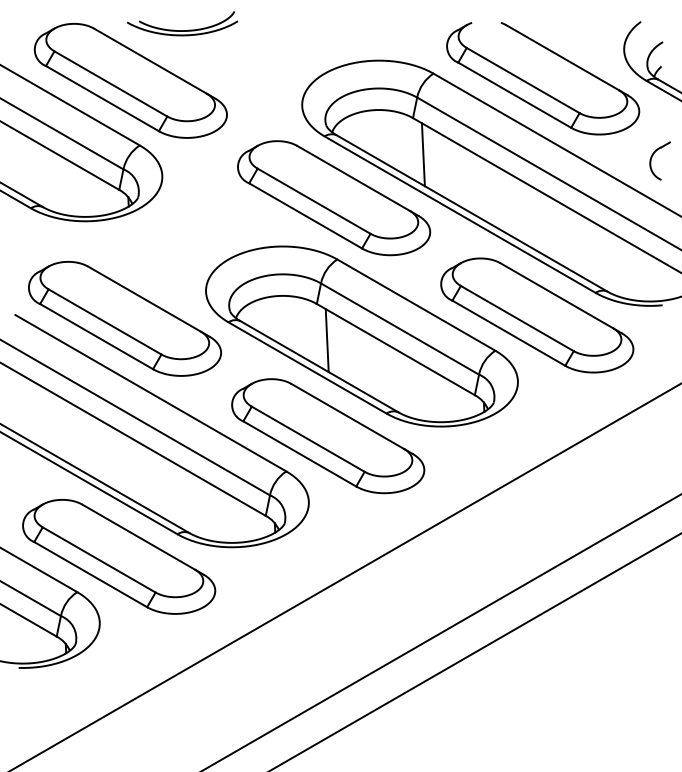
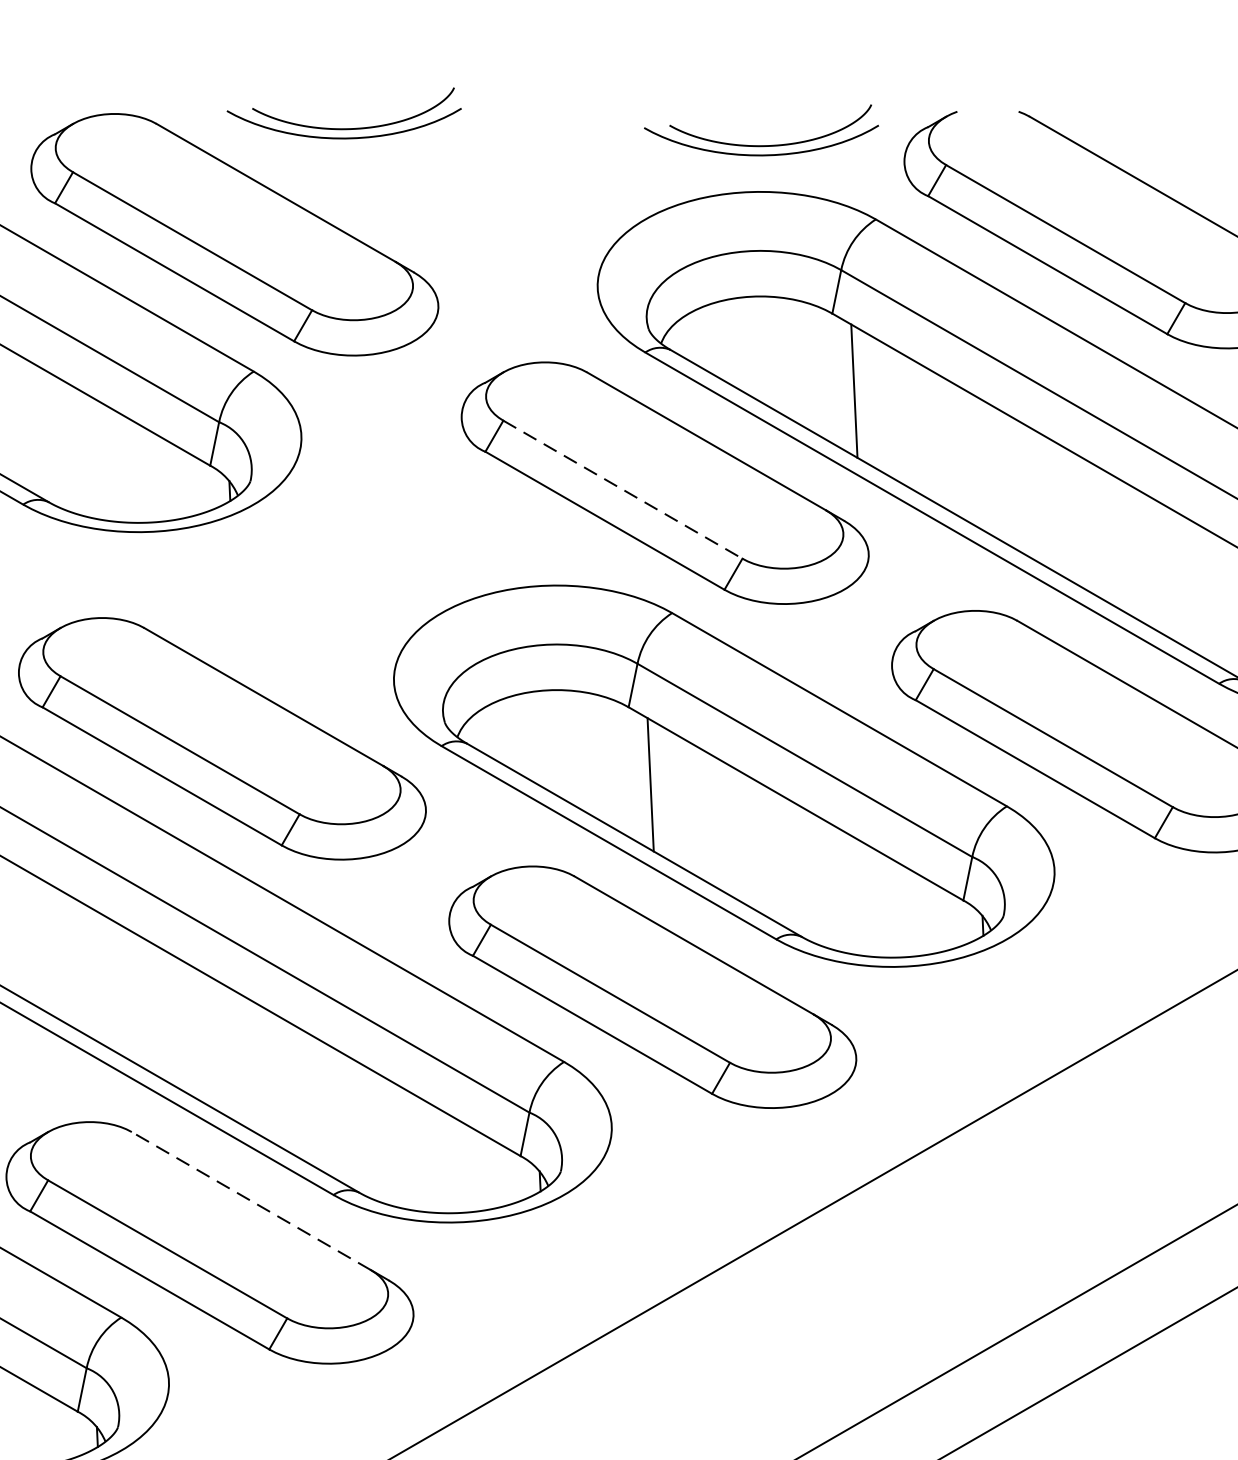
part: (379, 38) -> (761, 144), added
line: (314, 201) -> (623, 490), solid -> dashed
line: (138, 536) -> (250, 1199), solid -> dashed

